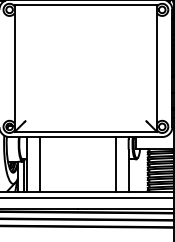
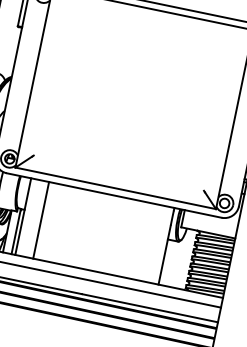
line: (115, 164) -> (147, 242), removed

